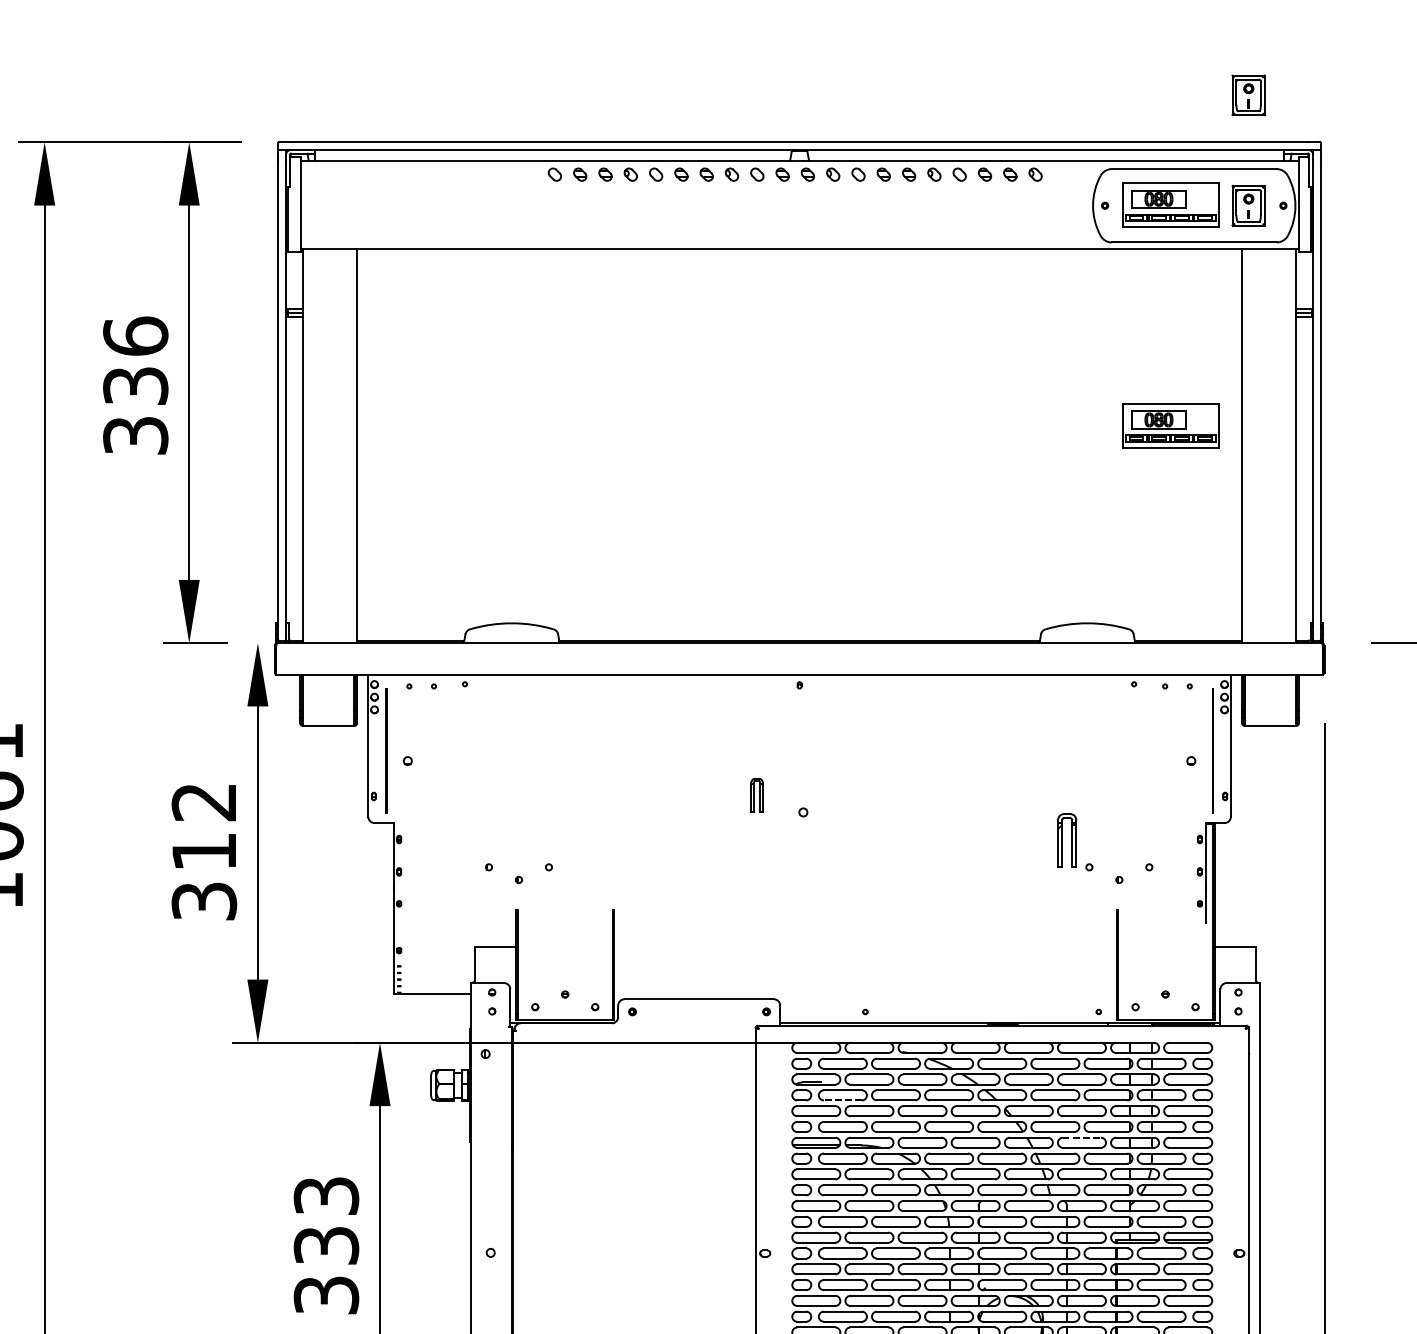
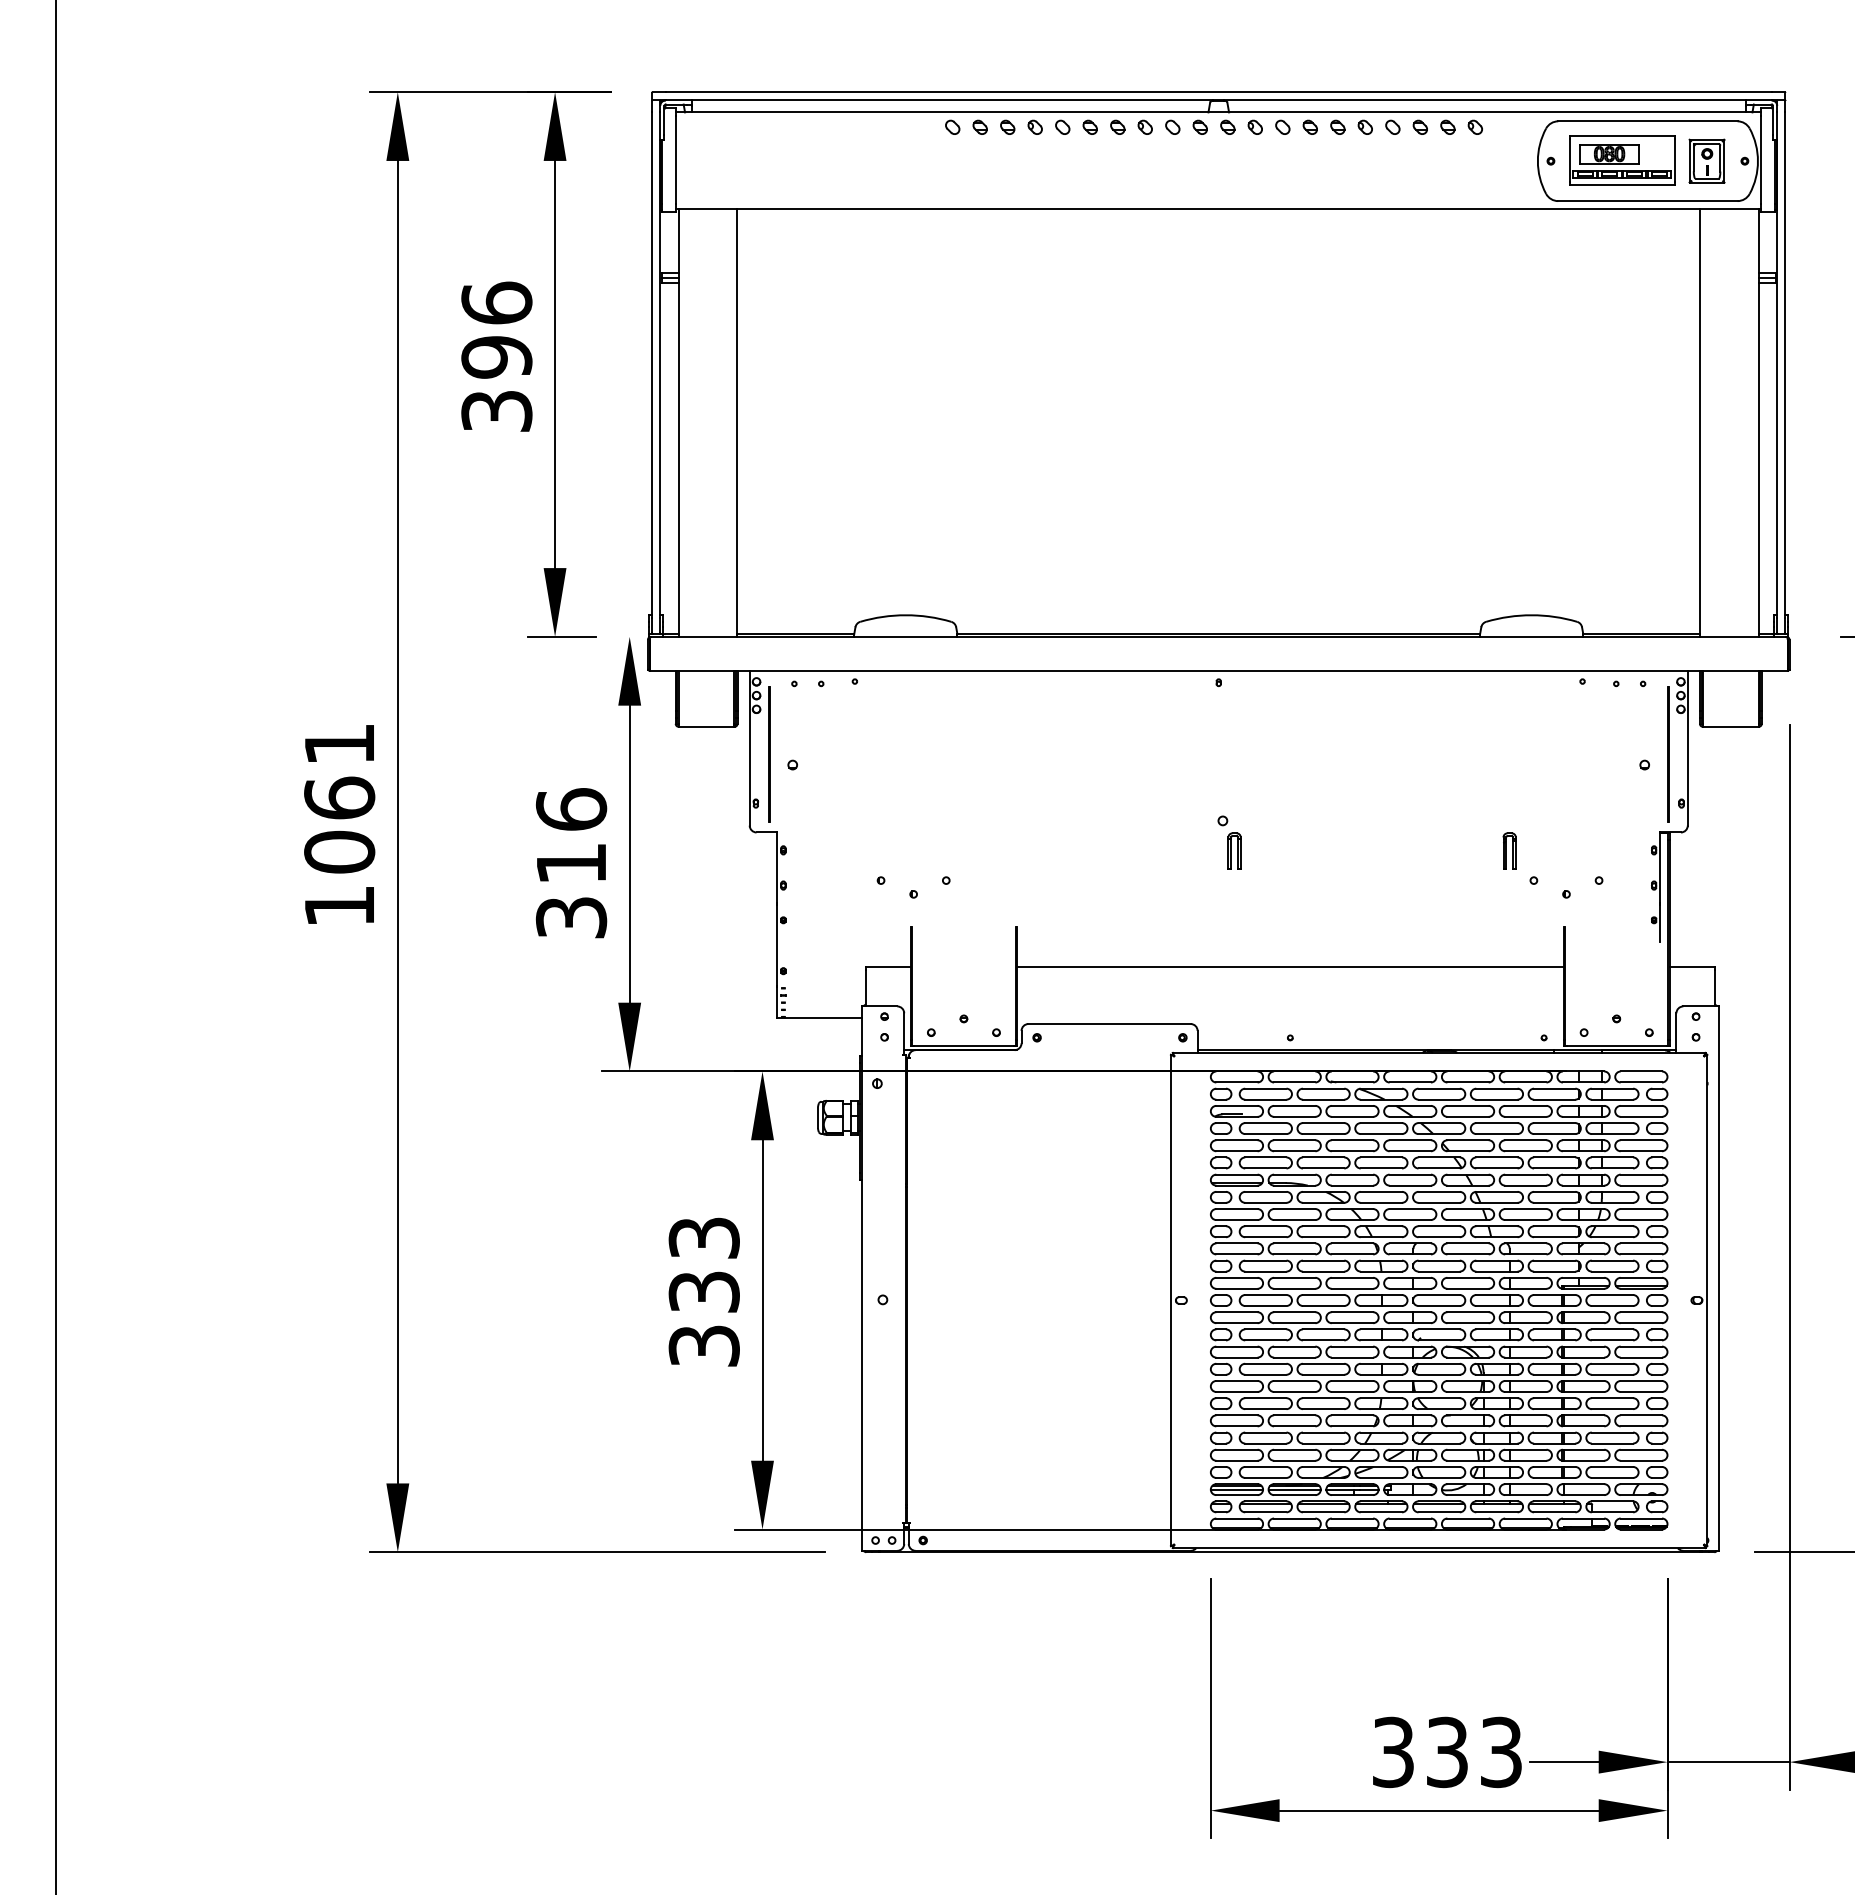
part: (1248, 94) -> (1706, 40), removed
text: (135, 386) -> (496, 357), 336 -> 396
part: (1170, 425) -> (1622, 400), removed
part: (757, 794) -> (1234, 850), moved
text: (204, 801) -> (571, 809), 312 -> 316
part: (1066, 839) -> (1509, 850), size x0.62
line: (865, 947) -> (1290, 967), added
line: (842, 1100) -> (1265, 1134), dashed -> solid
line: (1081, 1137) -> (1525, 1174), dashed -> solid

